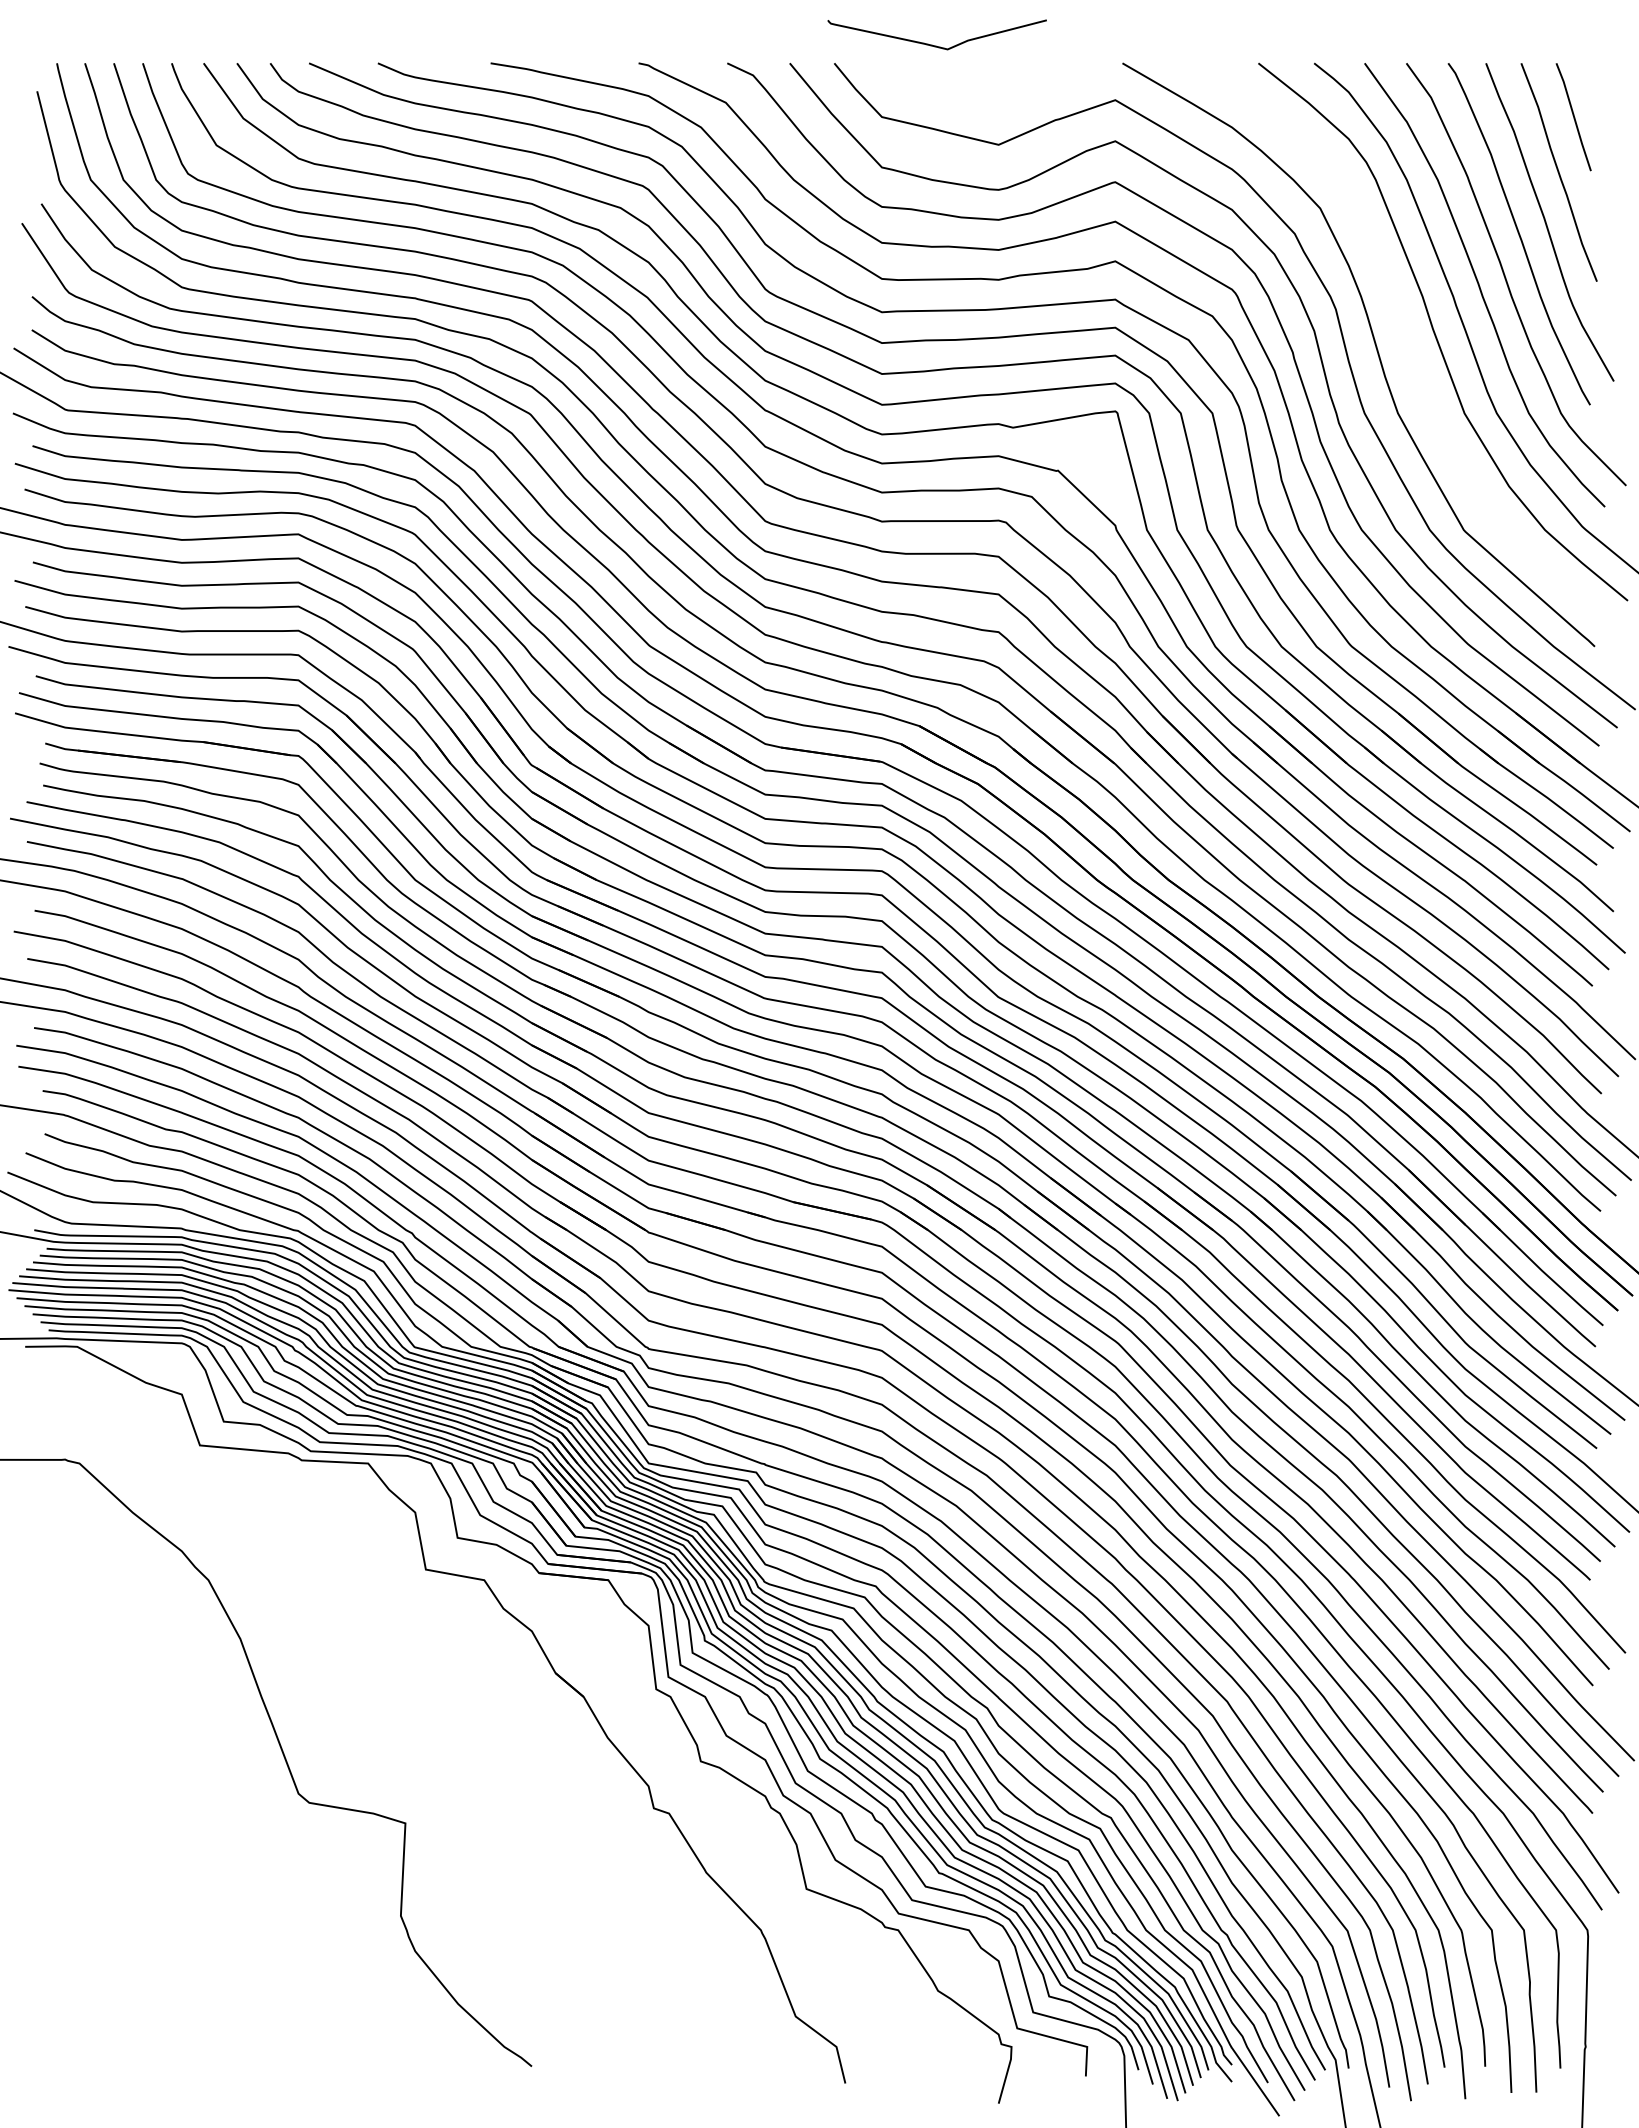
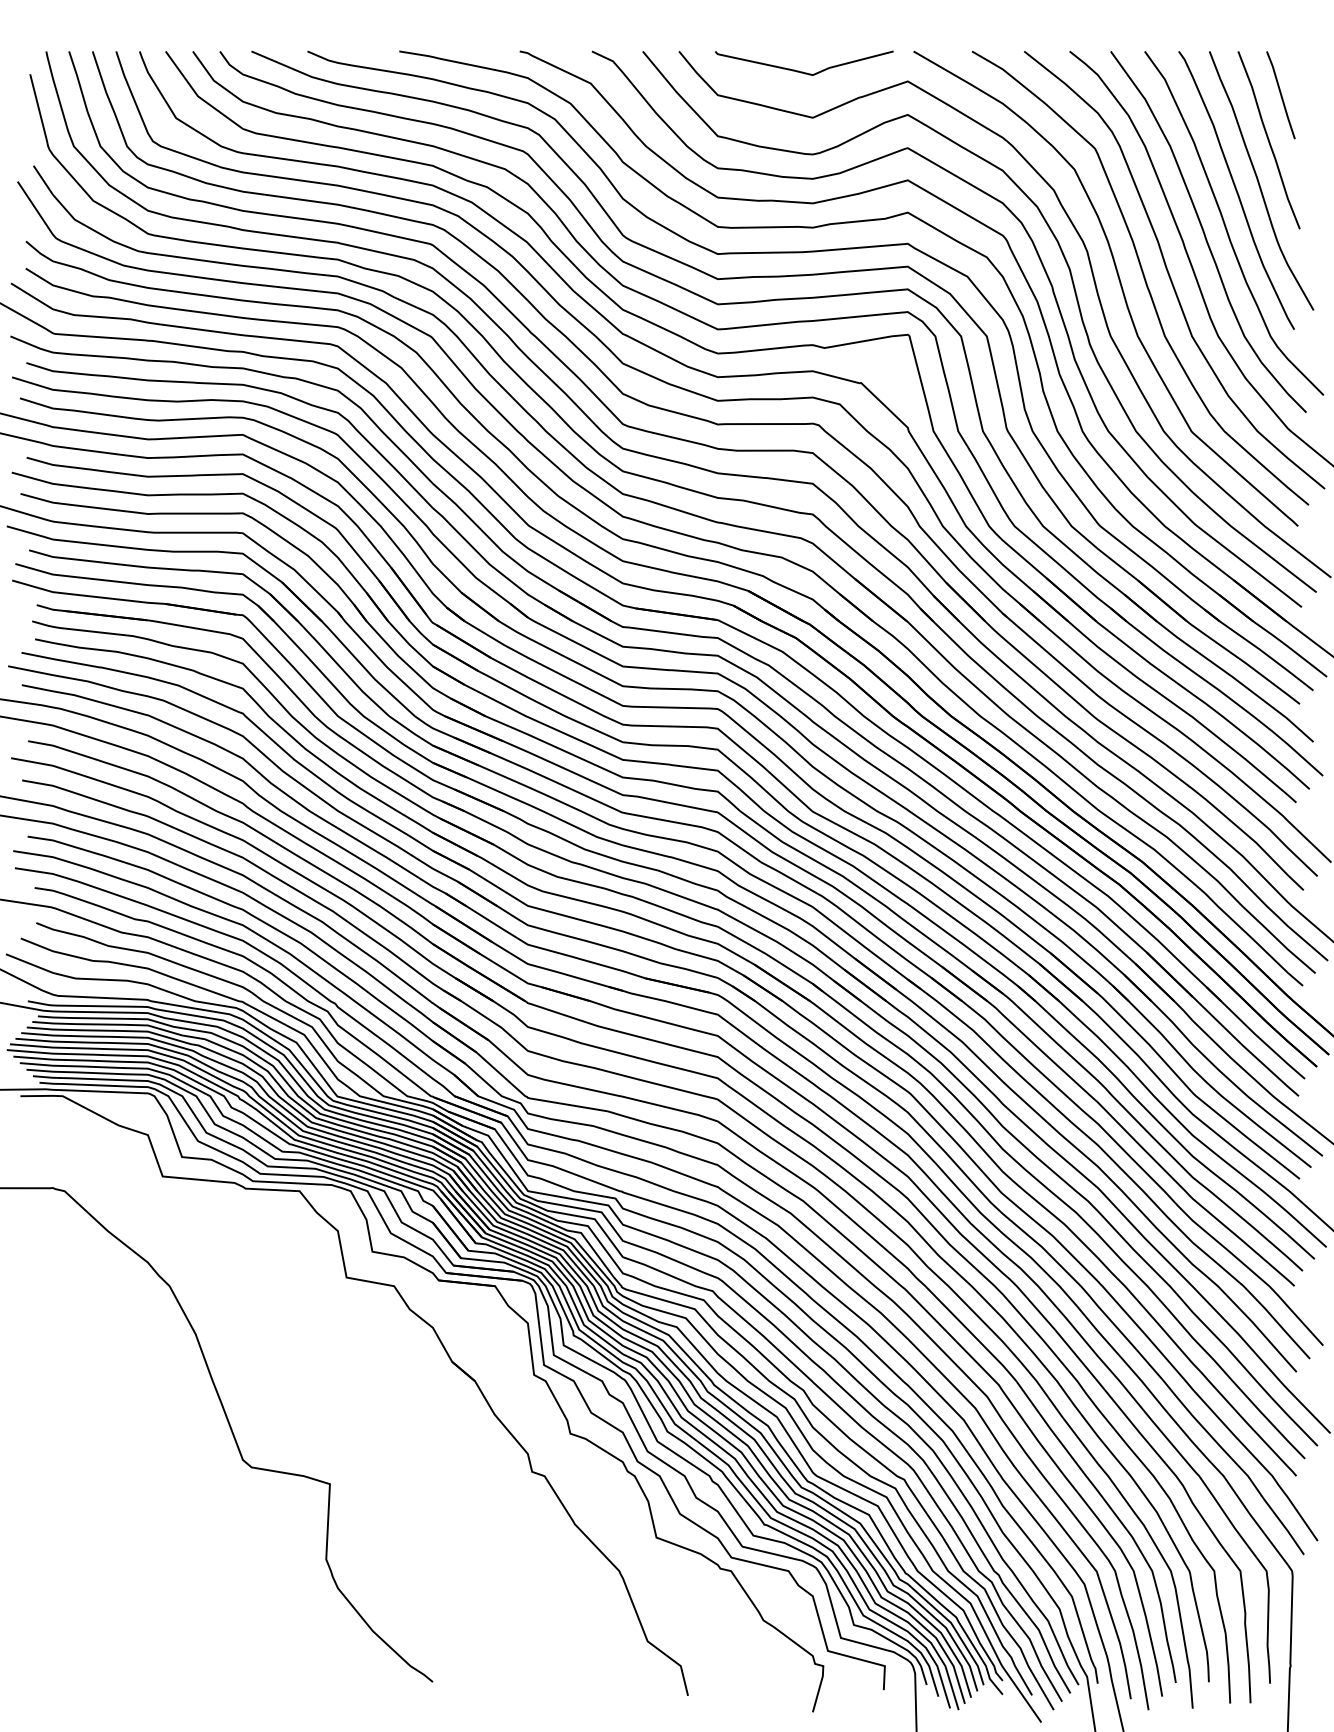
curve: (932, 44) -> (800, 71), moved
curve: (1404, 340) -> (1143, 277), added

